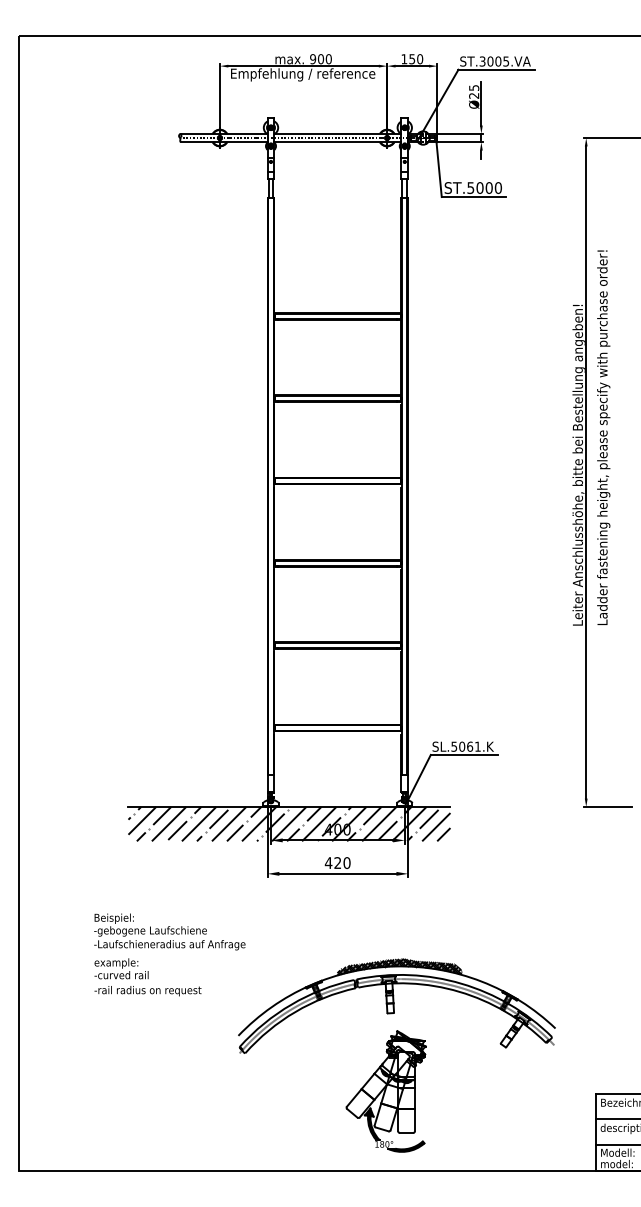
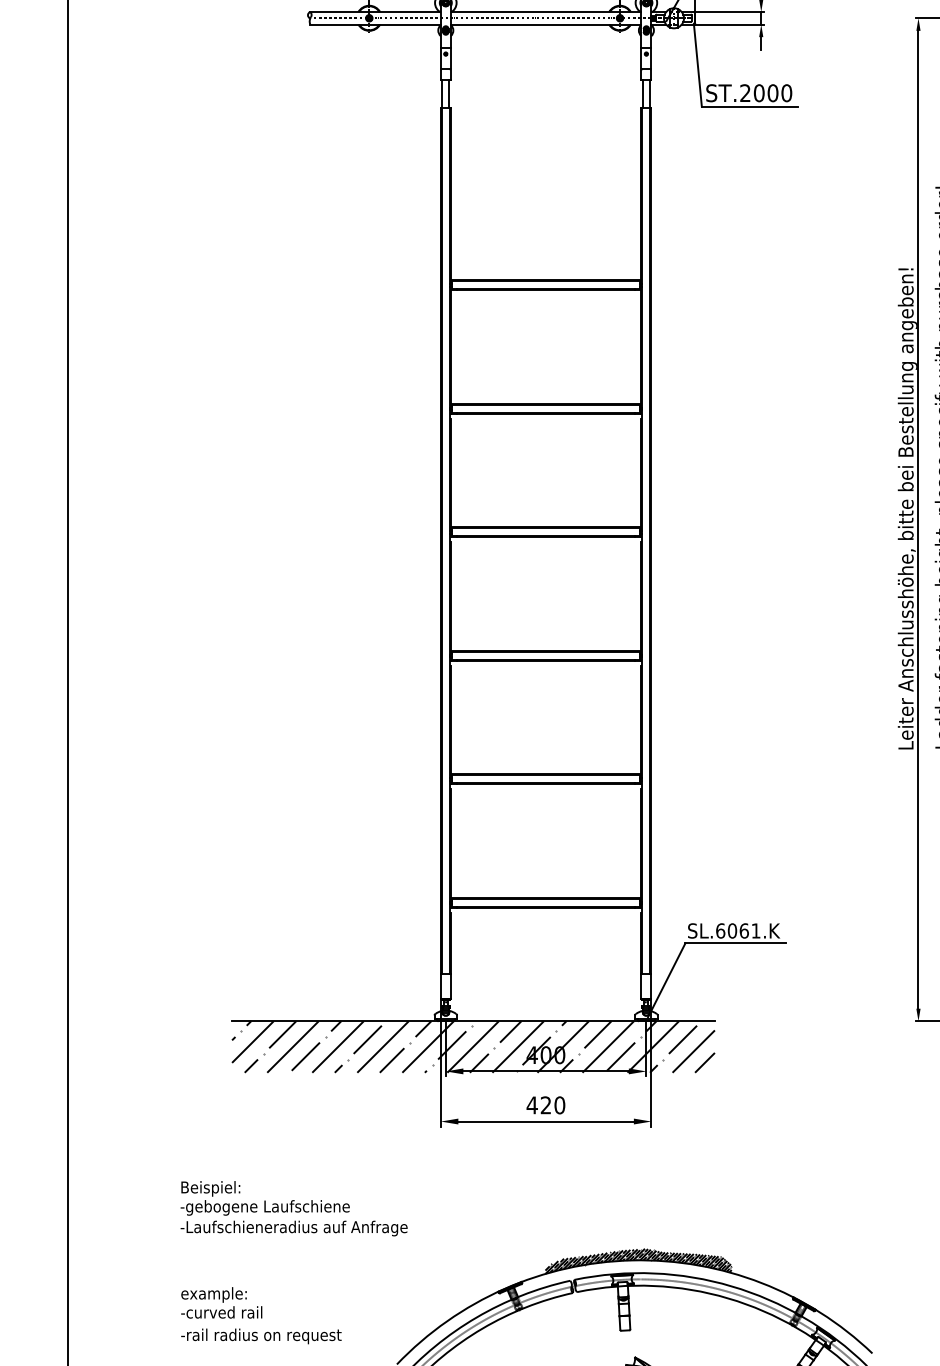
text: (470, 187) -> (744, 92), ST.5000 -> ST.2000
text: (454, 746) -> (720, 930), SL.5061.K -> SL.6061.K
text: (147, 977) -> (260, 1315), moved

